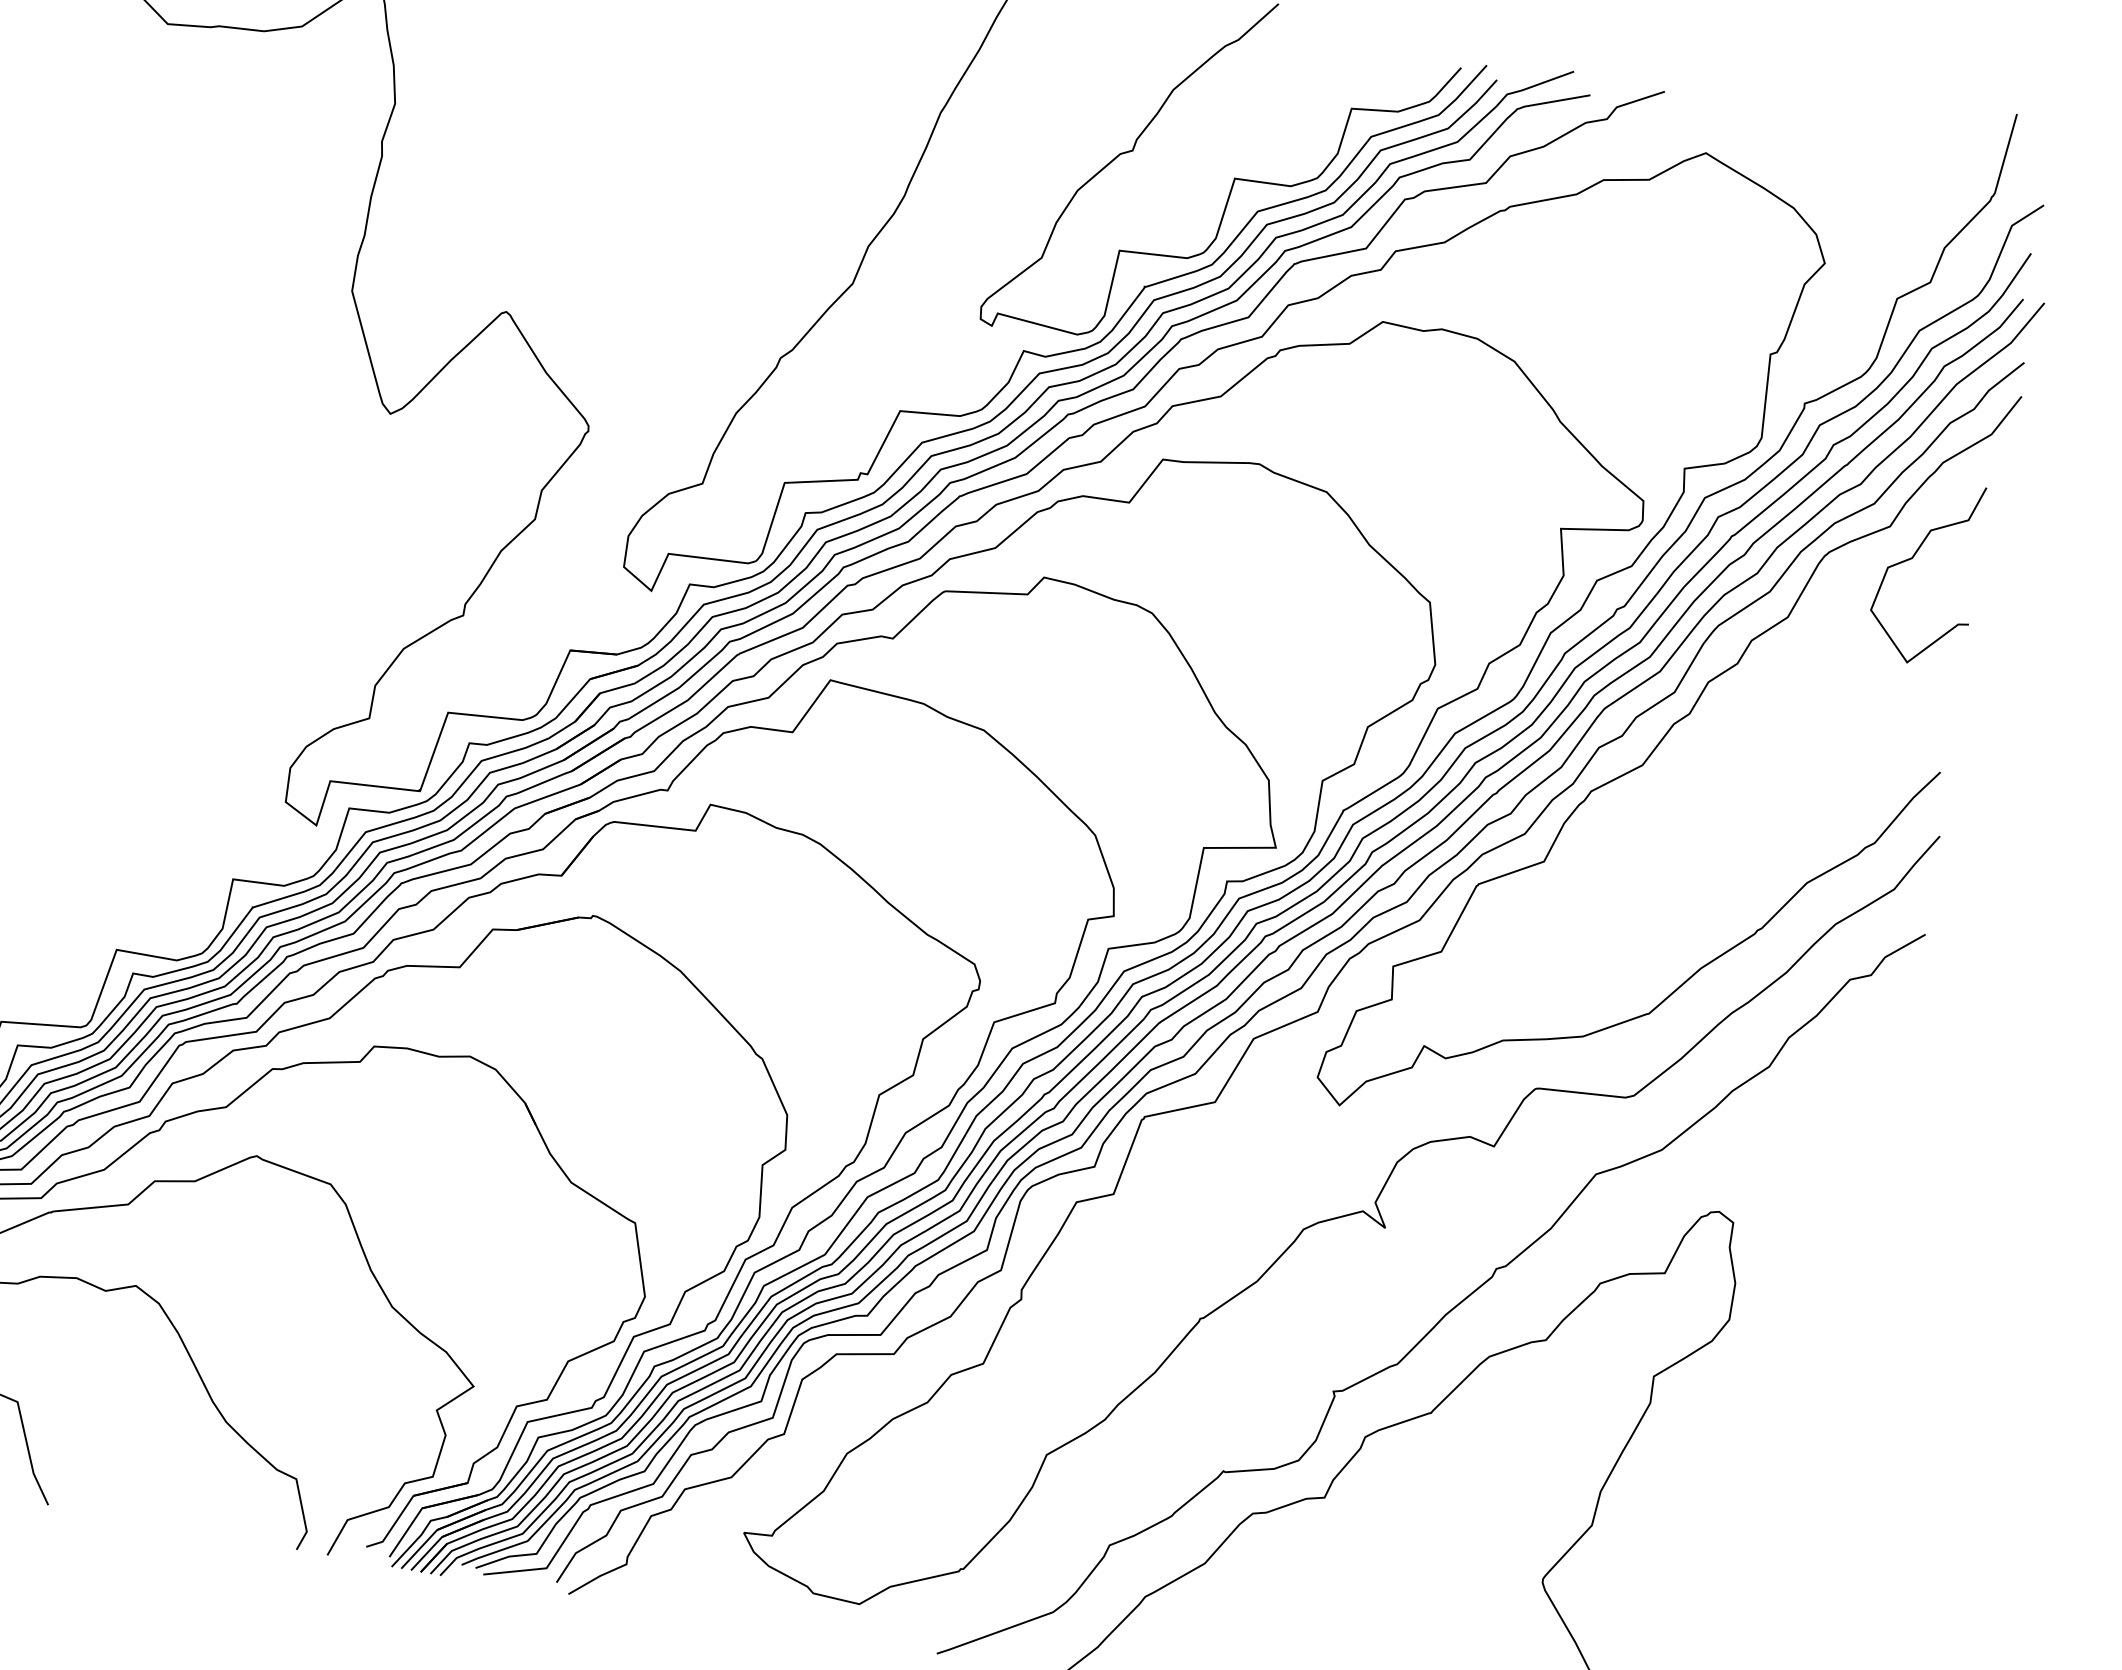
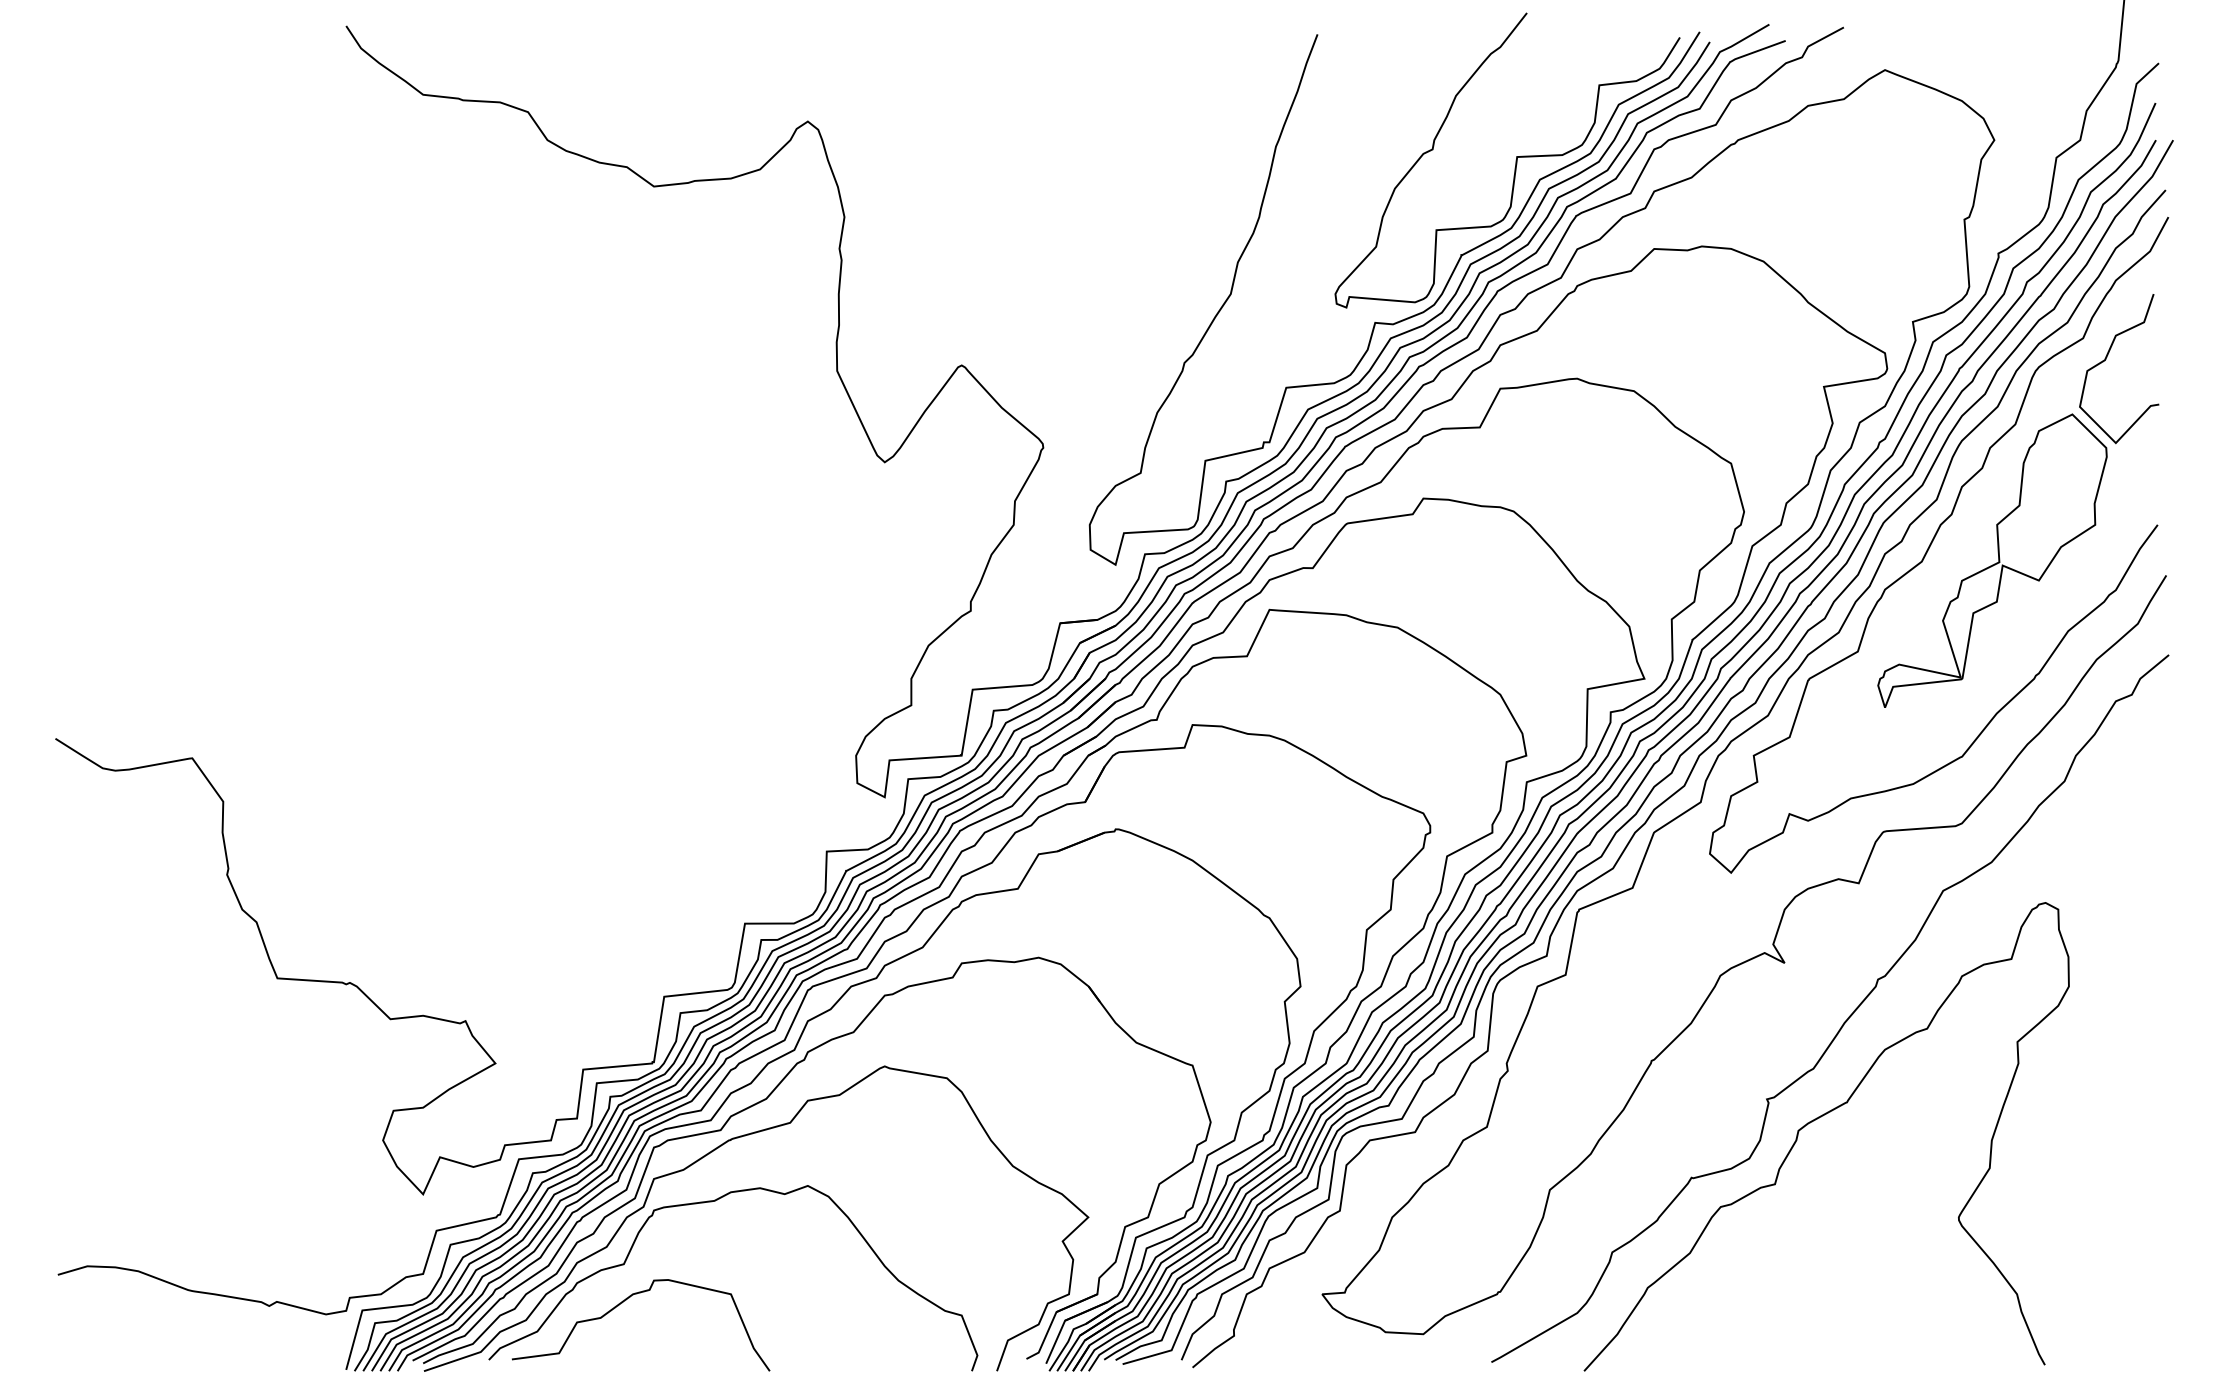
part: (1729, 779) -> (1992, 560), added

